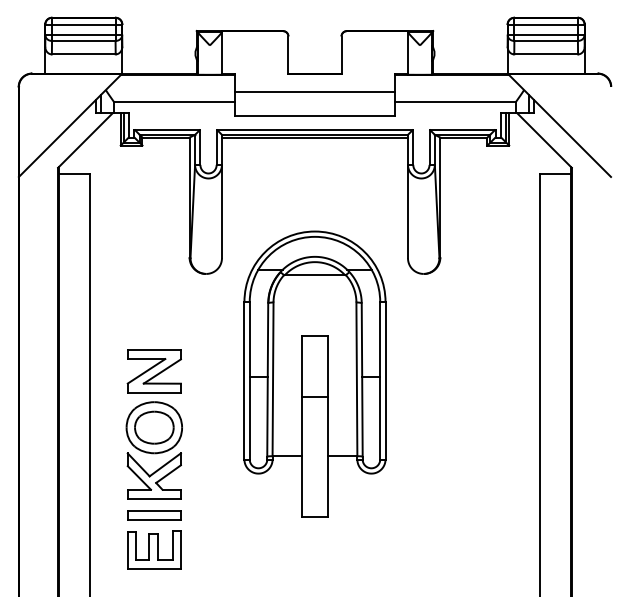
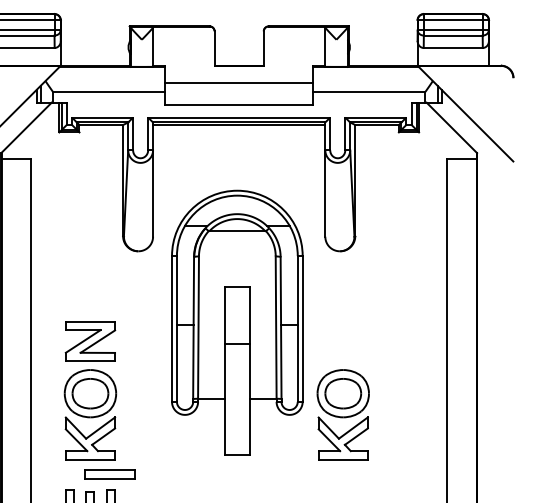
part: (314, 373) -> (236, 322), moved
part: (426, 450) -> (342, 414), added
part: (154, 515) -> (110, 474), moved

